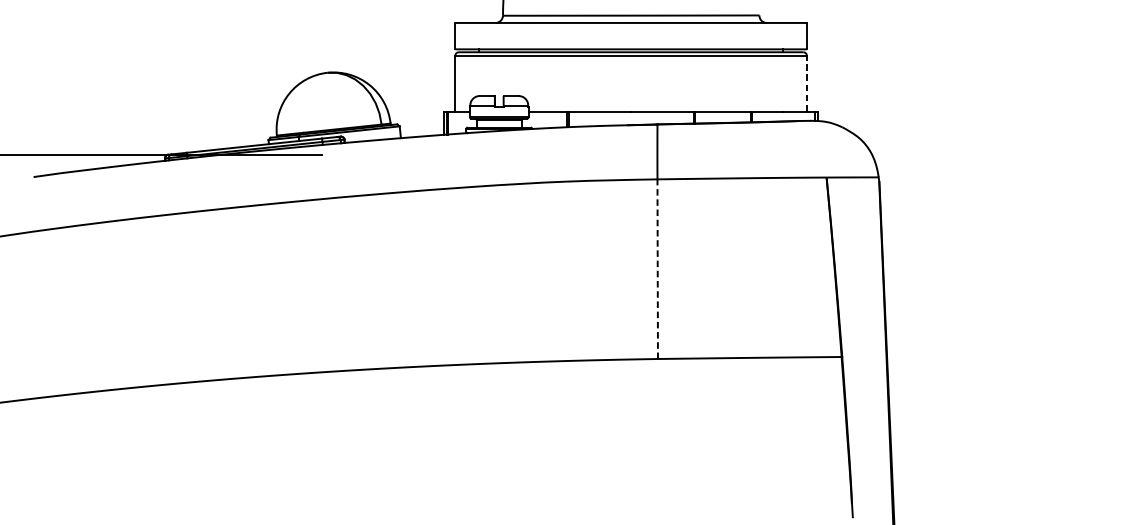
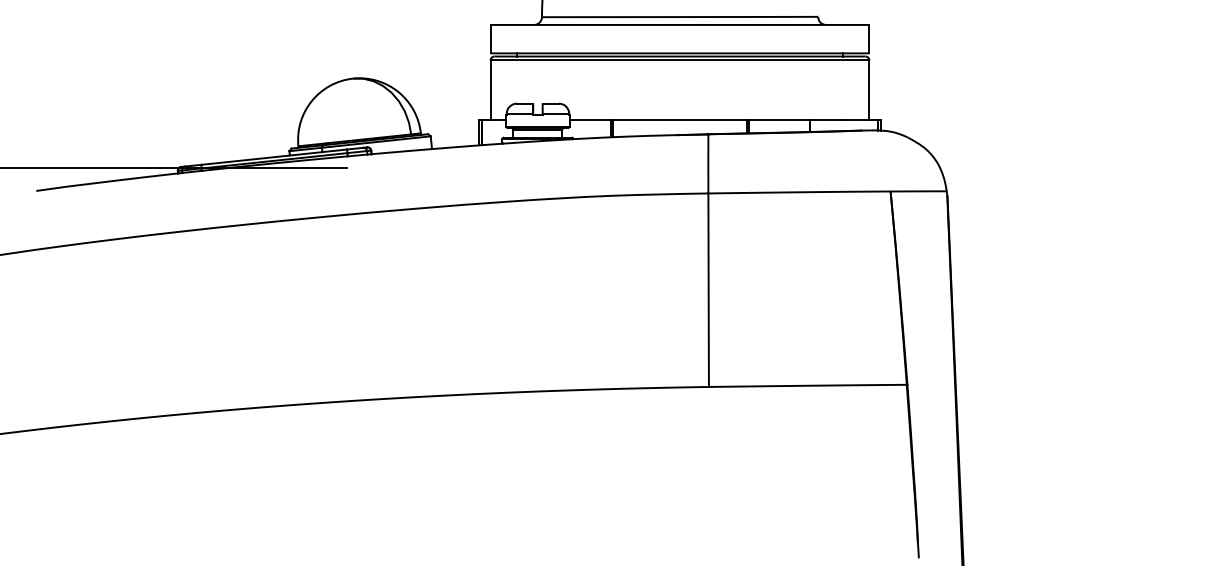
line: (807, 83) -> (869, 90), dashed -> solid
line: (657, 269) -> (708, 290), dashed -> solid

